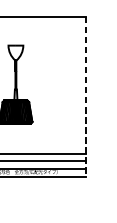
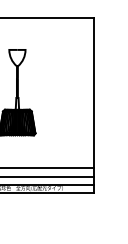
line: (86, 96) -> (94, 105), dashed -> solid

